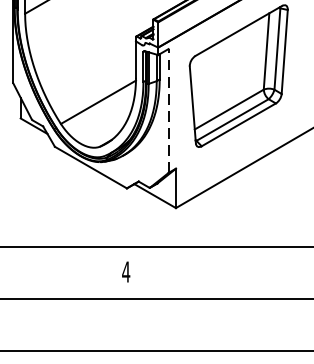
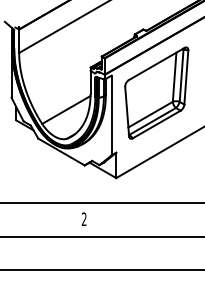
line: (168, 110) -> (111, 115), dashed -> solid
text: (125, 270) -> (83, 218), 4 -> 2

